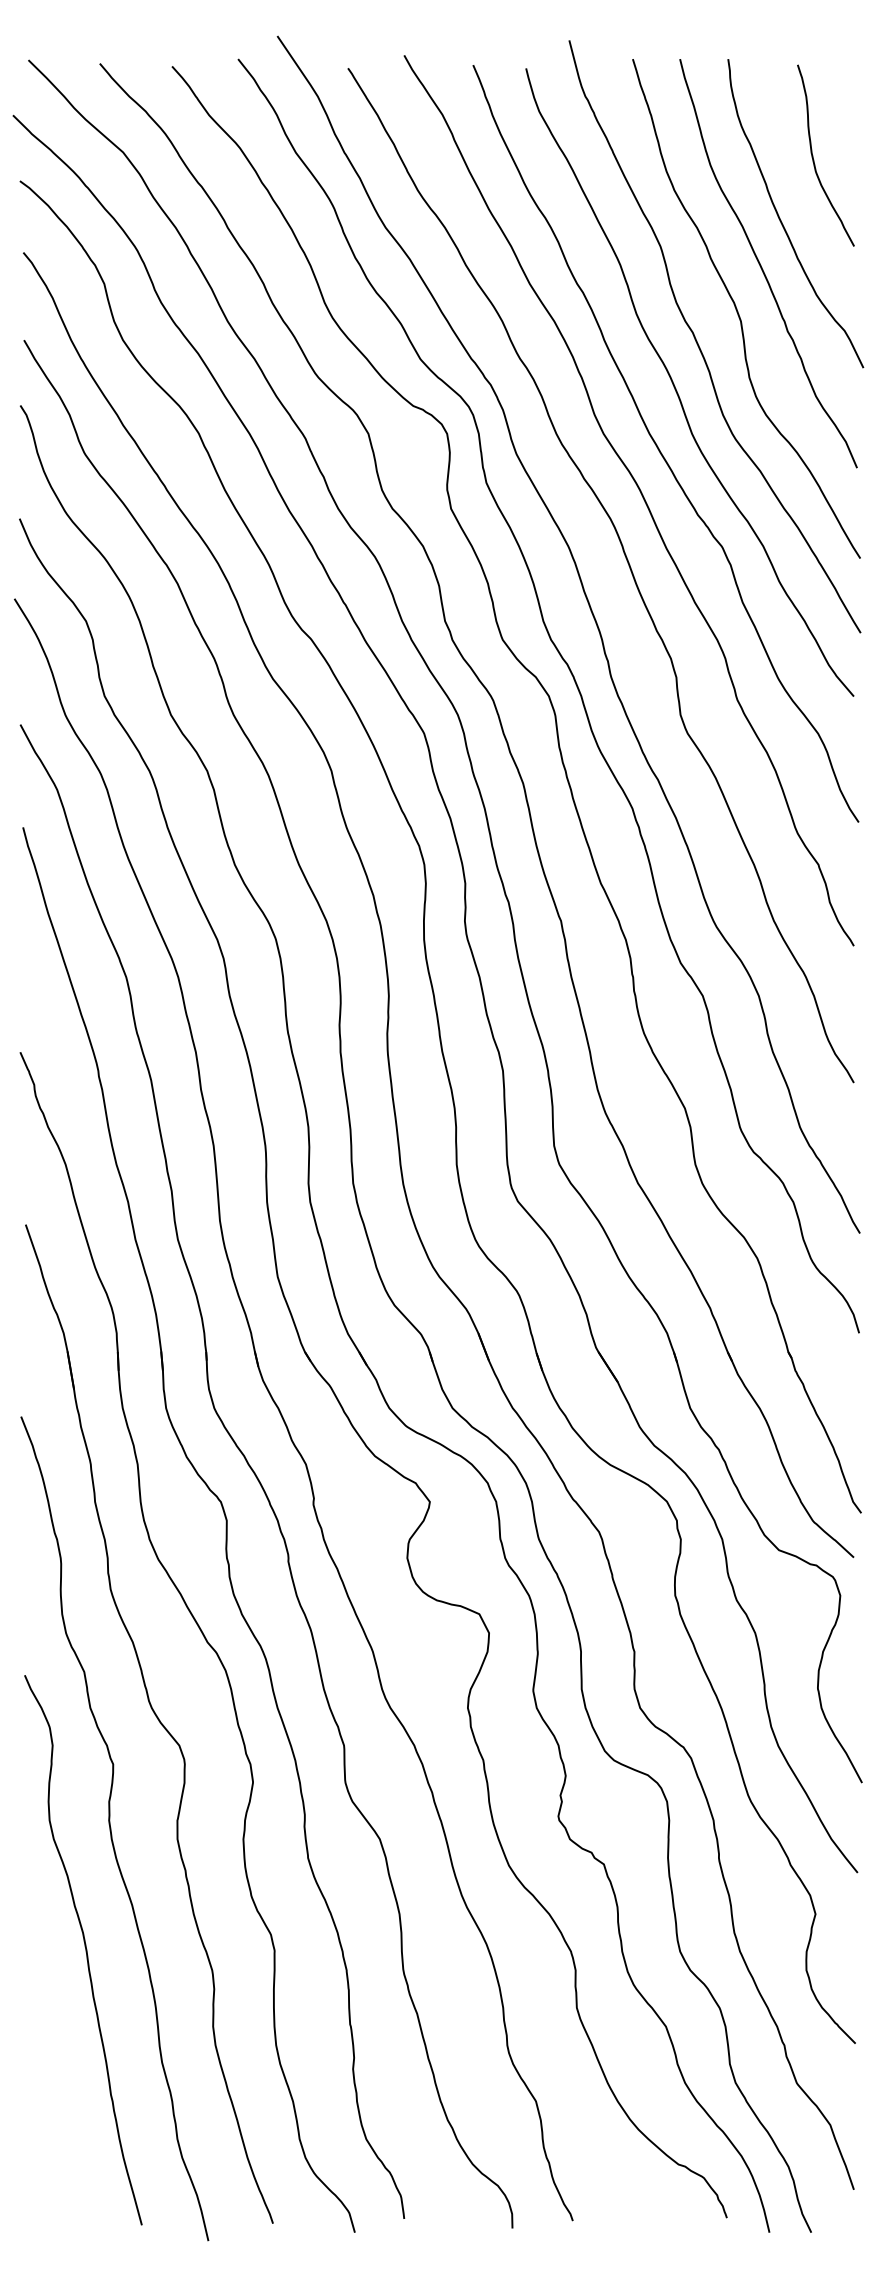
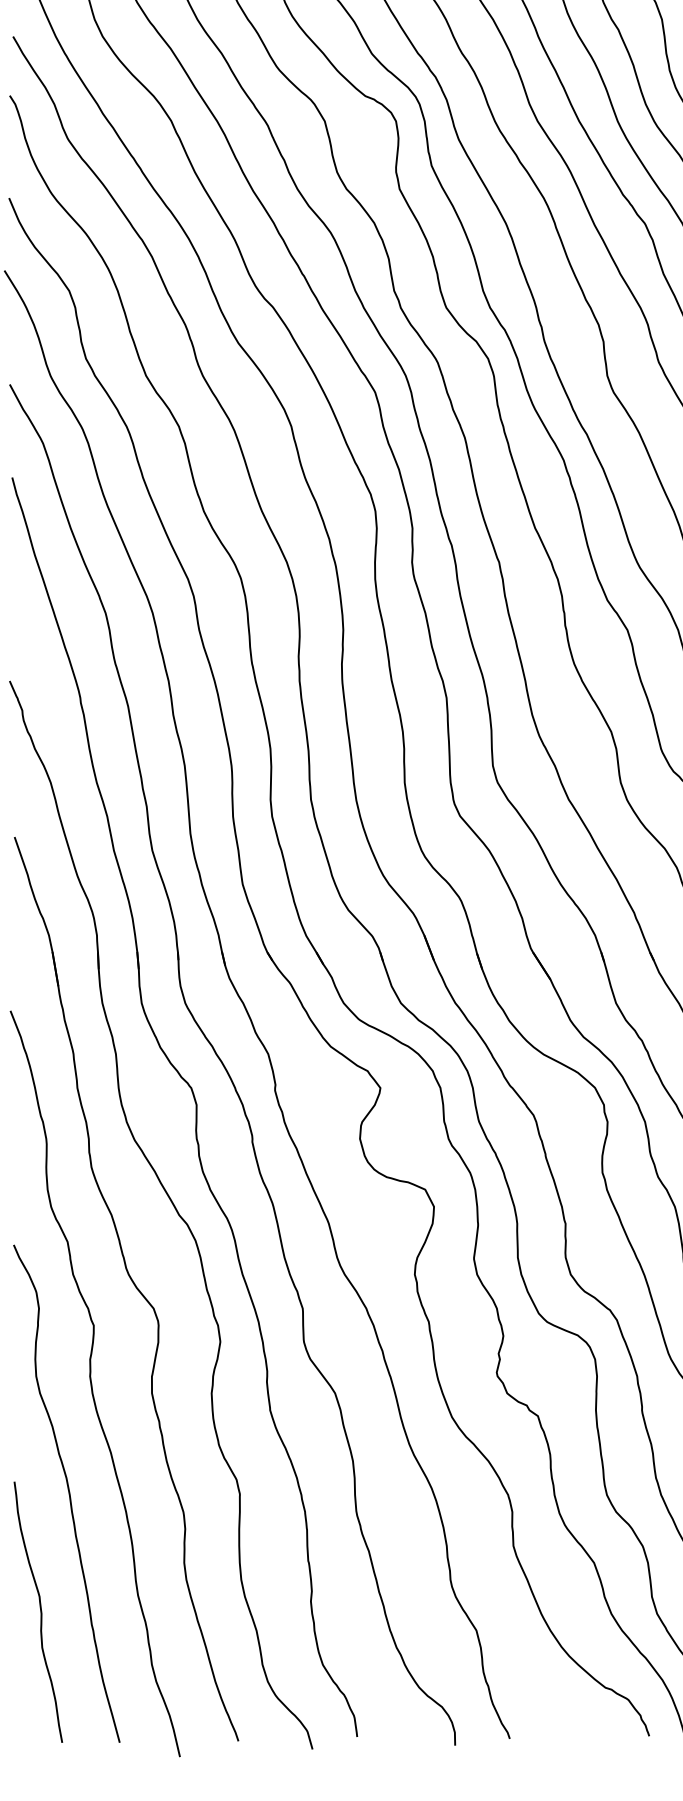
curve: (54, 2080) -> (40, 1611), added

